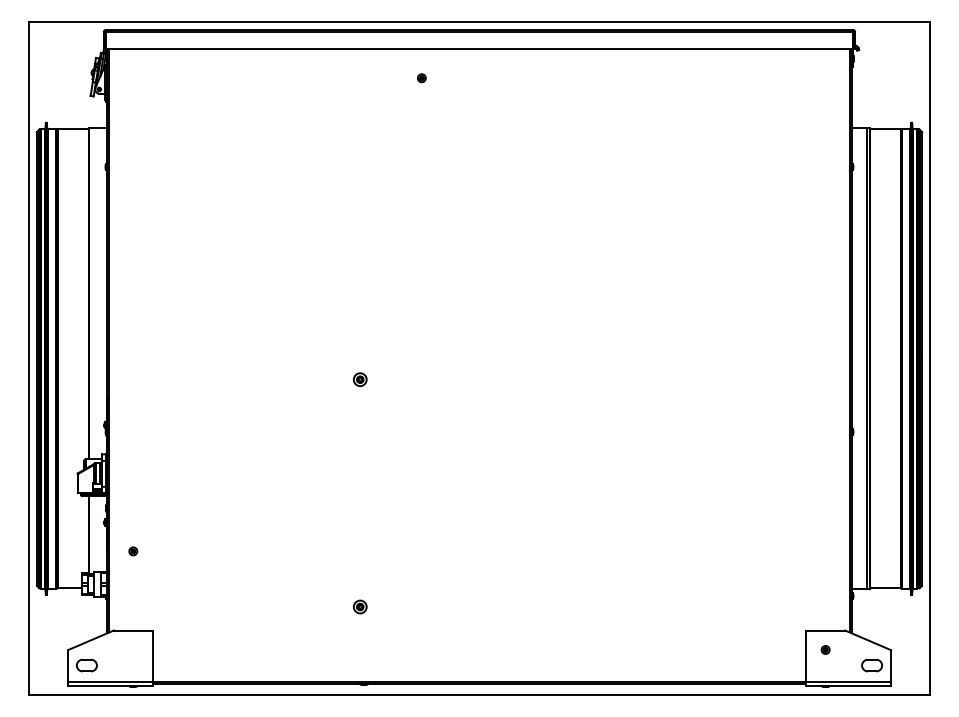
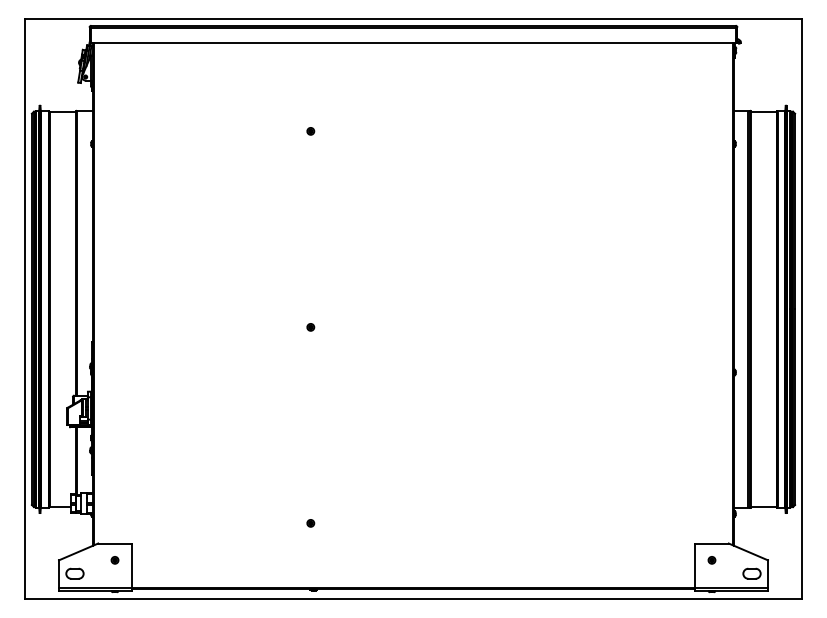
part: (421, 78) -> (310, 131), moved
part: (360, 379) -> (310, 327), size x0.62
part: (132, 551) -> (114, 560), moved
part: (360, 607) -> (310, 523), size x0.62

